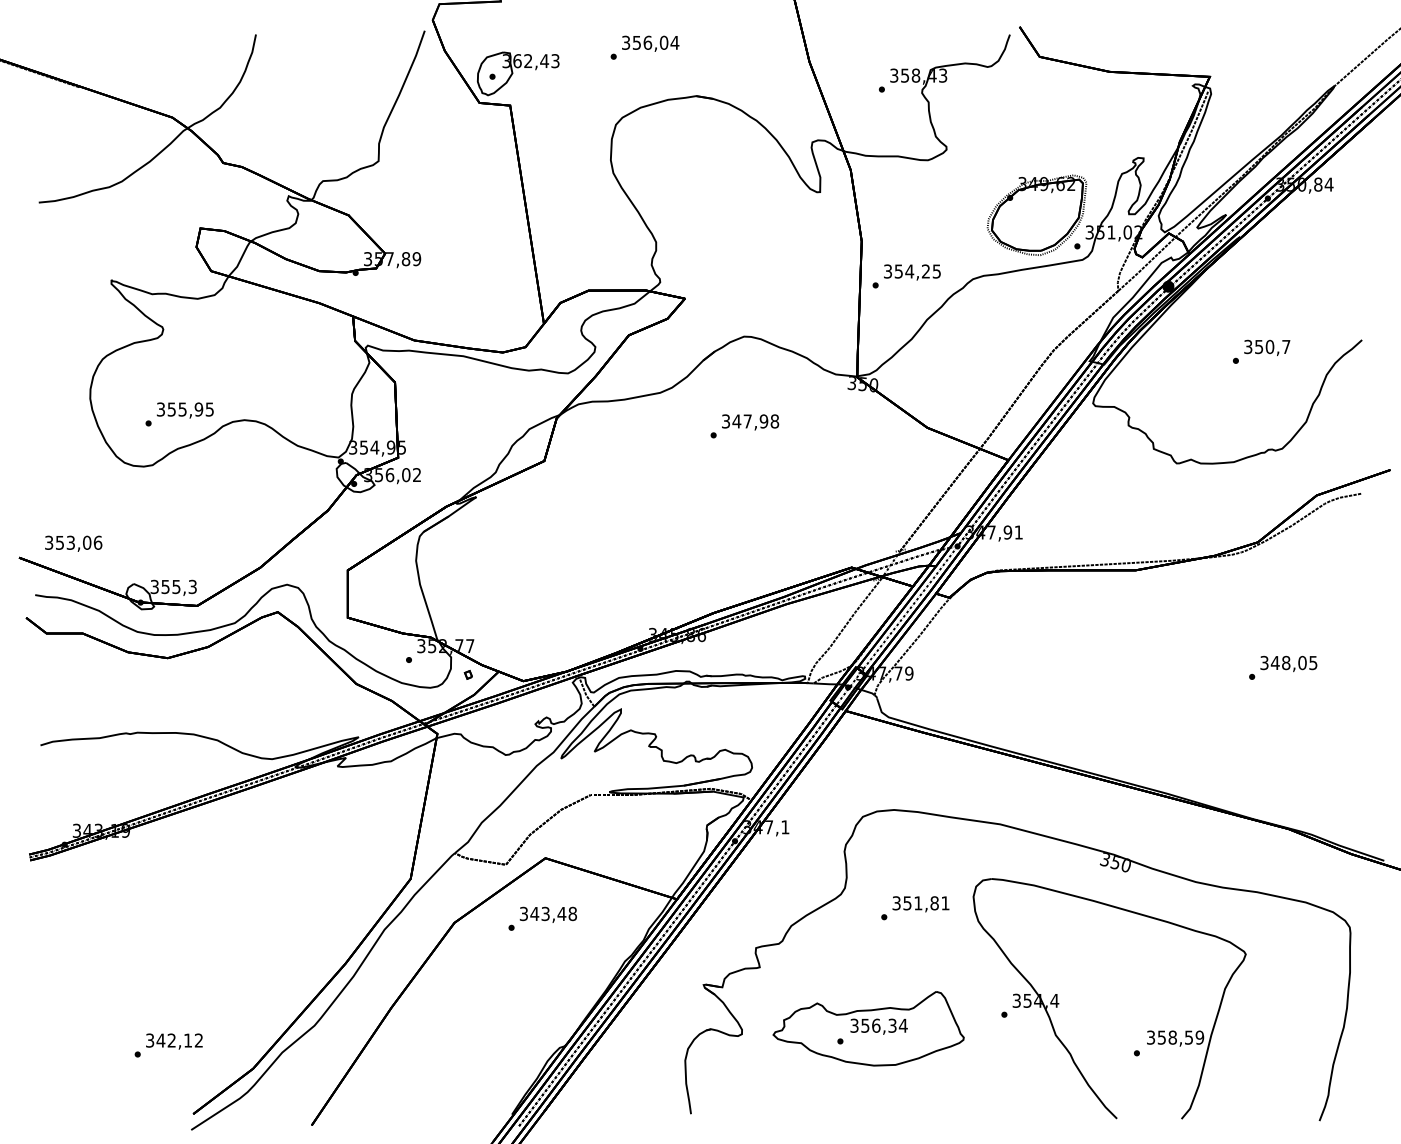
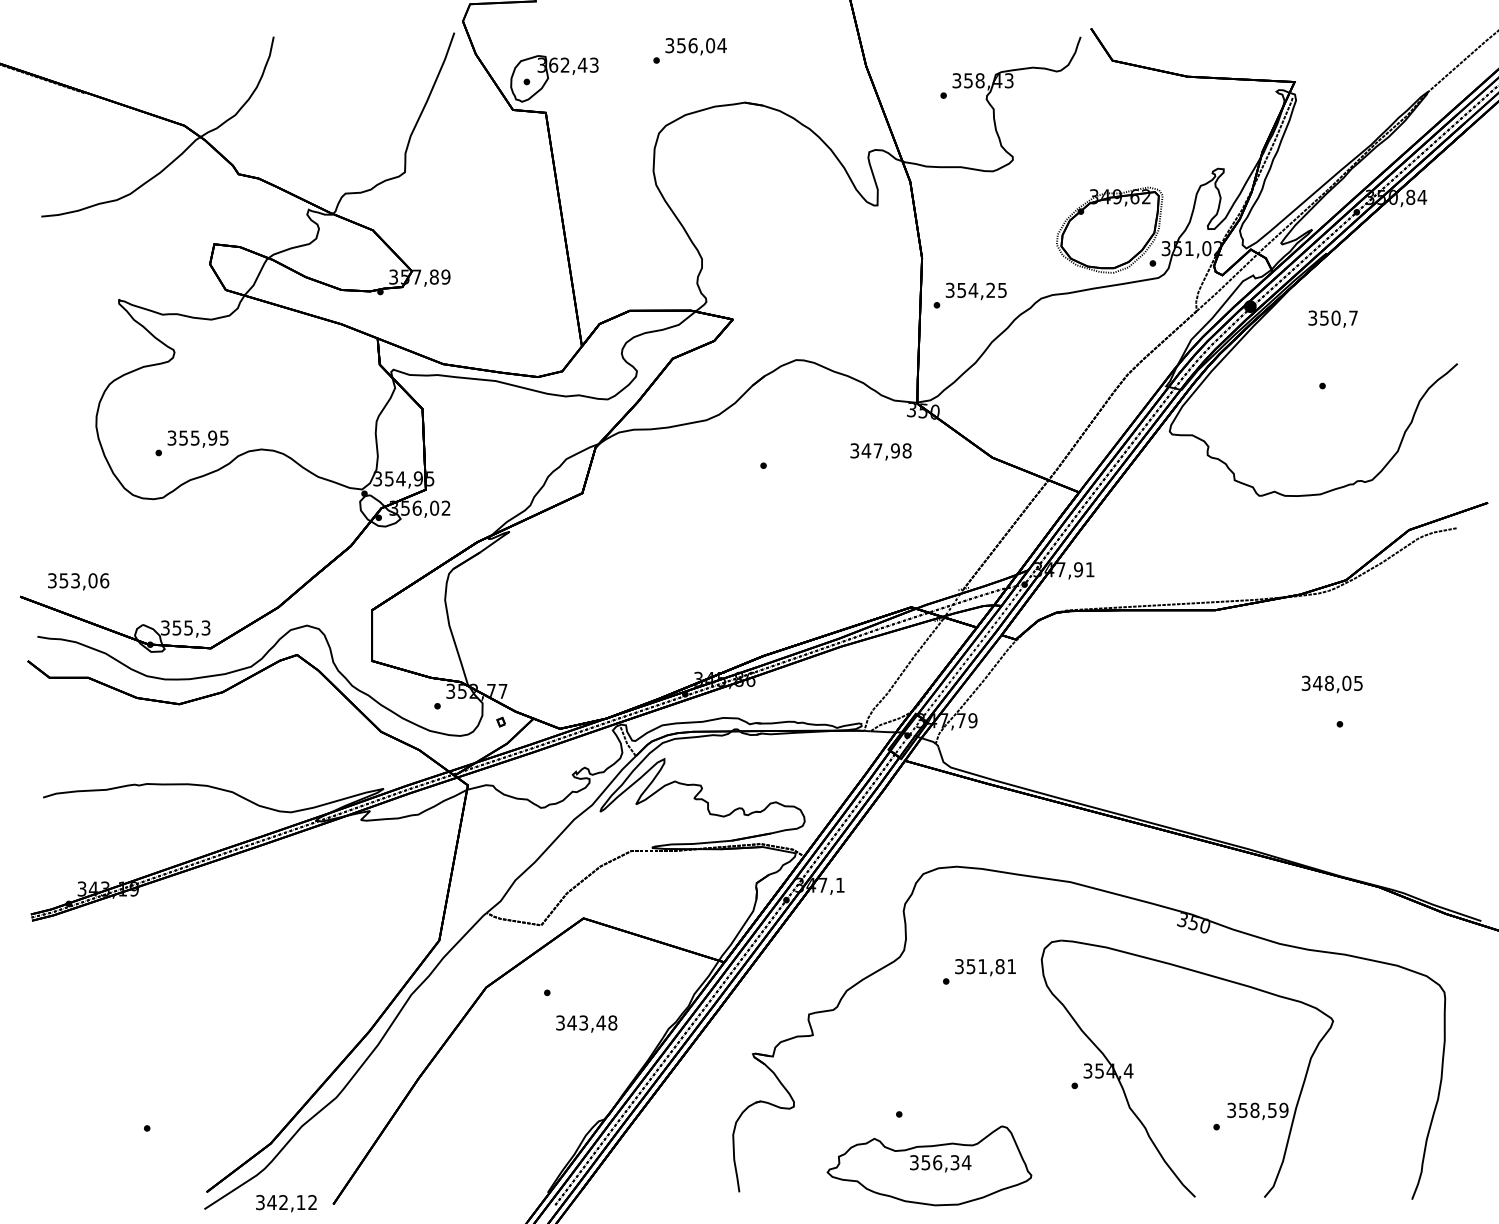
text: (1266, 347) -> (1332, 318), moved
text: (750, 422) -> (880, 451), moved
text: (1288, 664) -> (1331, 684), moved
text: (548, 914) -> (586, 1023), moved
part: (868, 1028) -> (929, 1165), moved
text: (174, 1041) -> (286, 1203), moved

